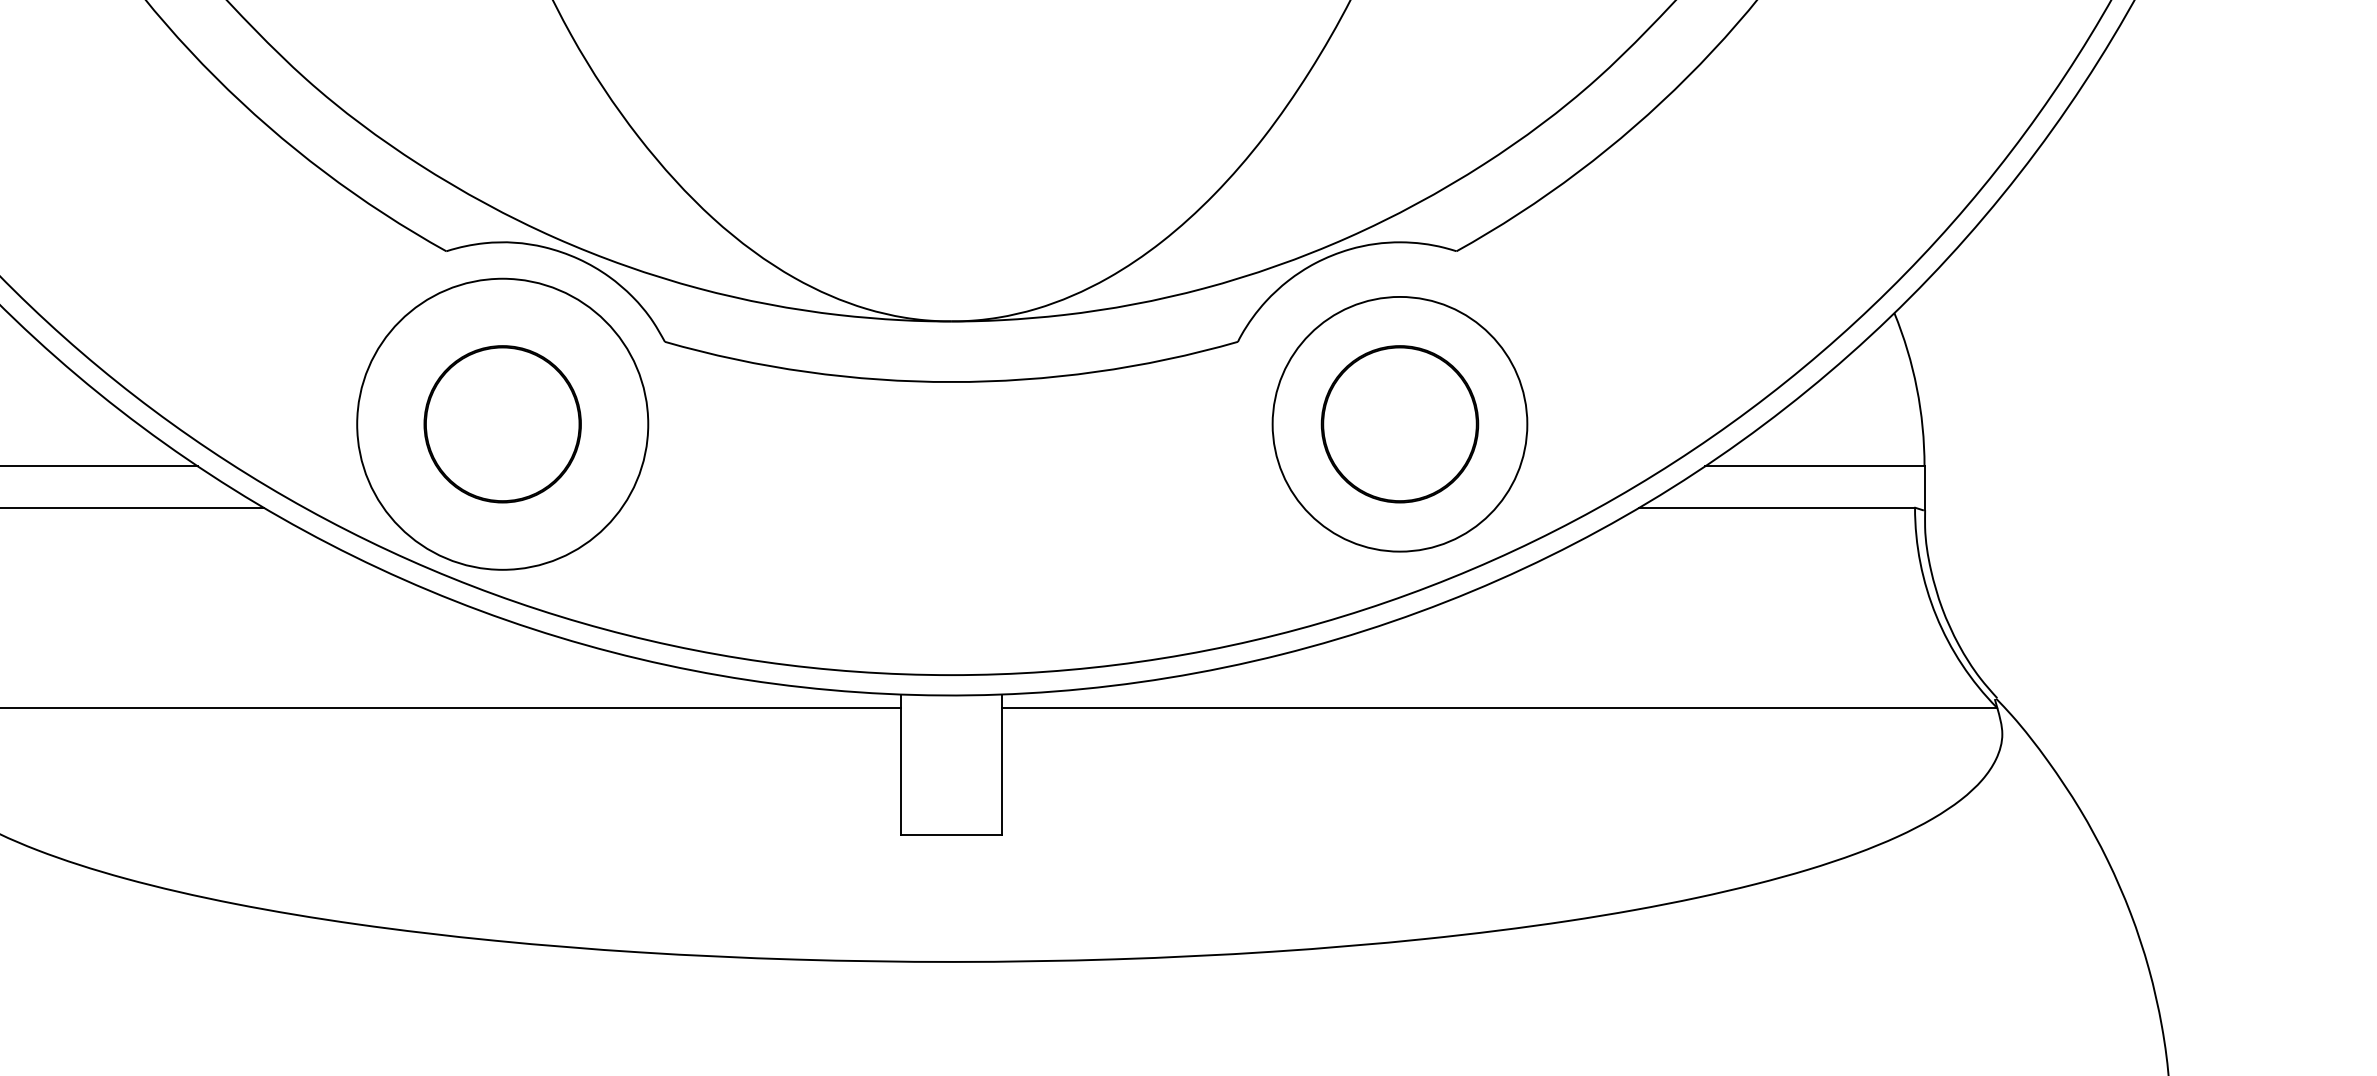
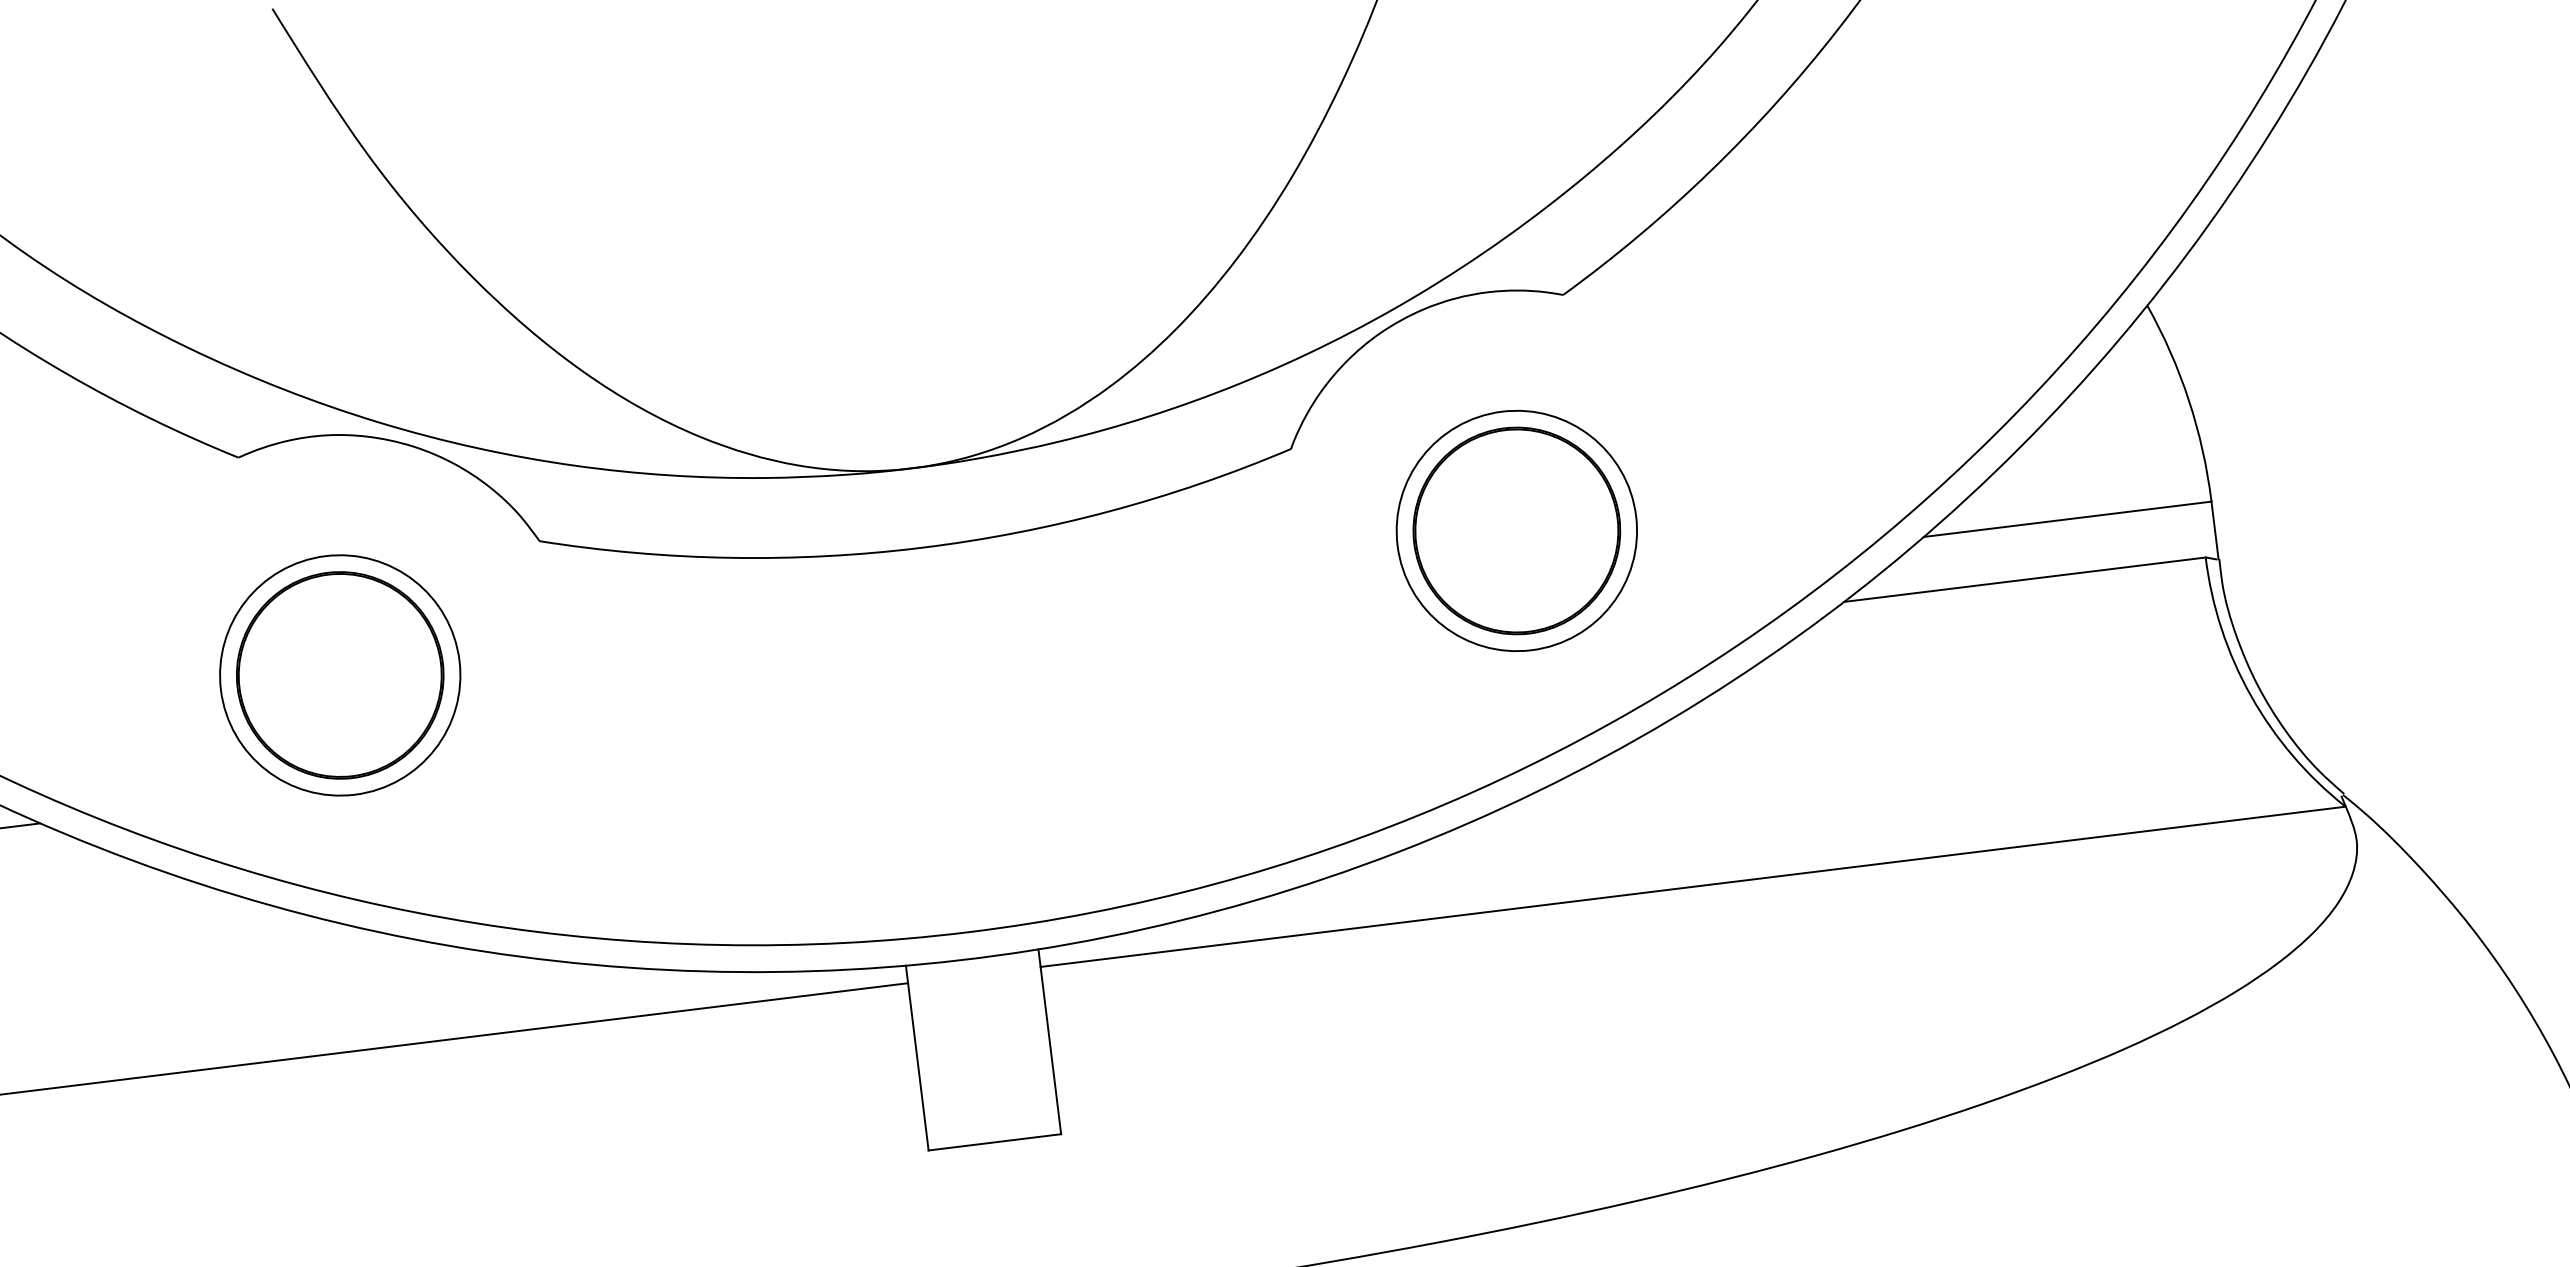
circle: (502, 424) -> (339, 675), size x0.62
circle: (1399, 424) -> (1516, 531), size x0.71

